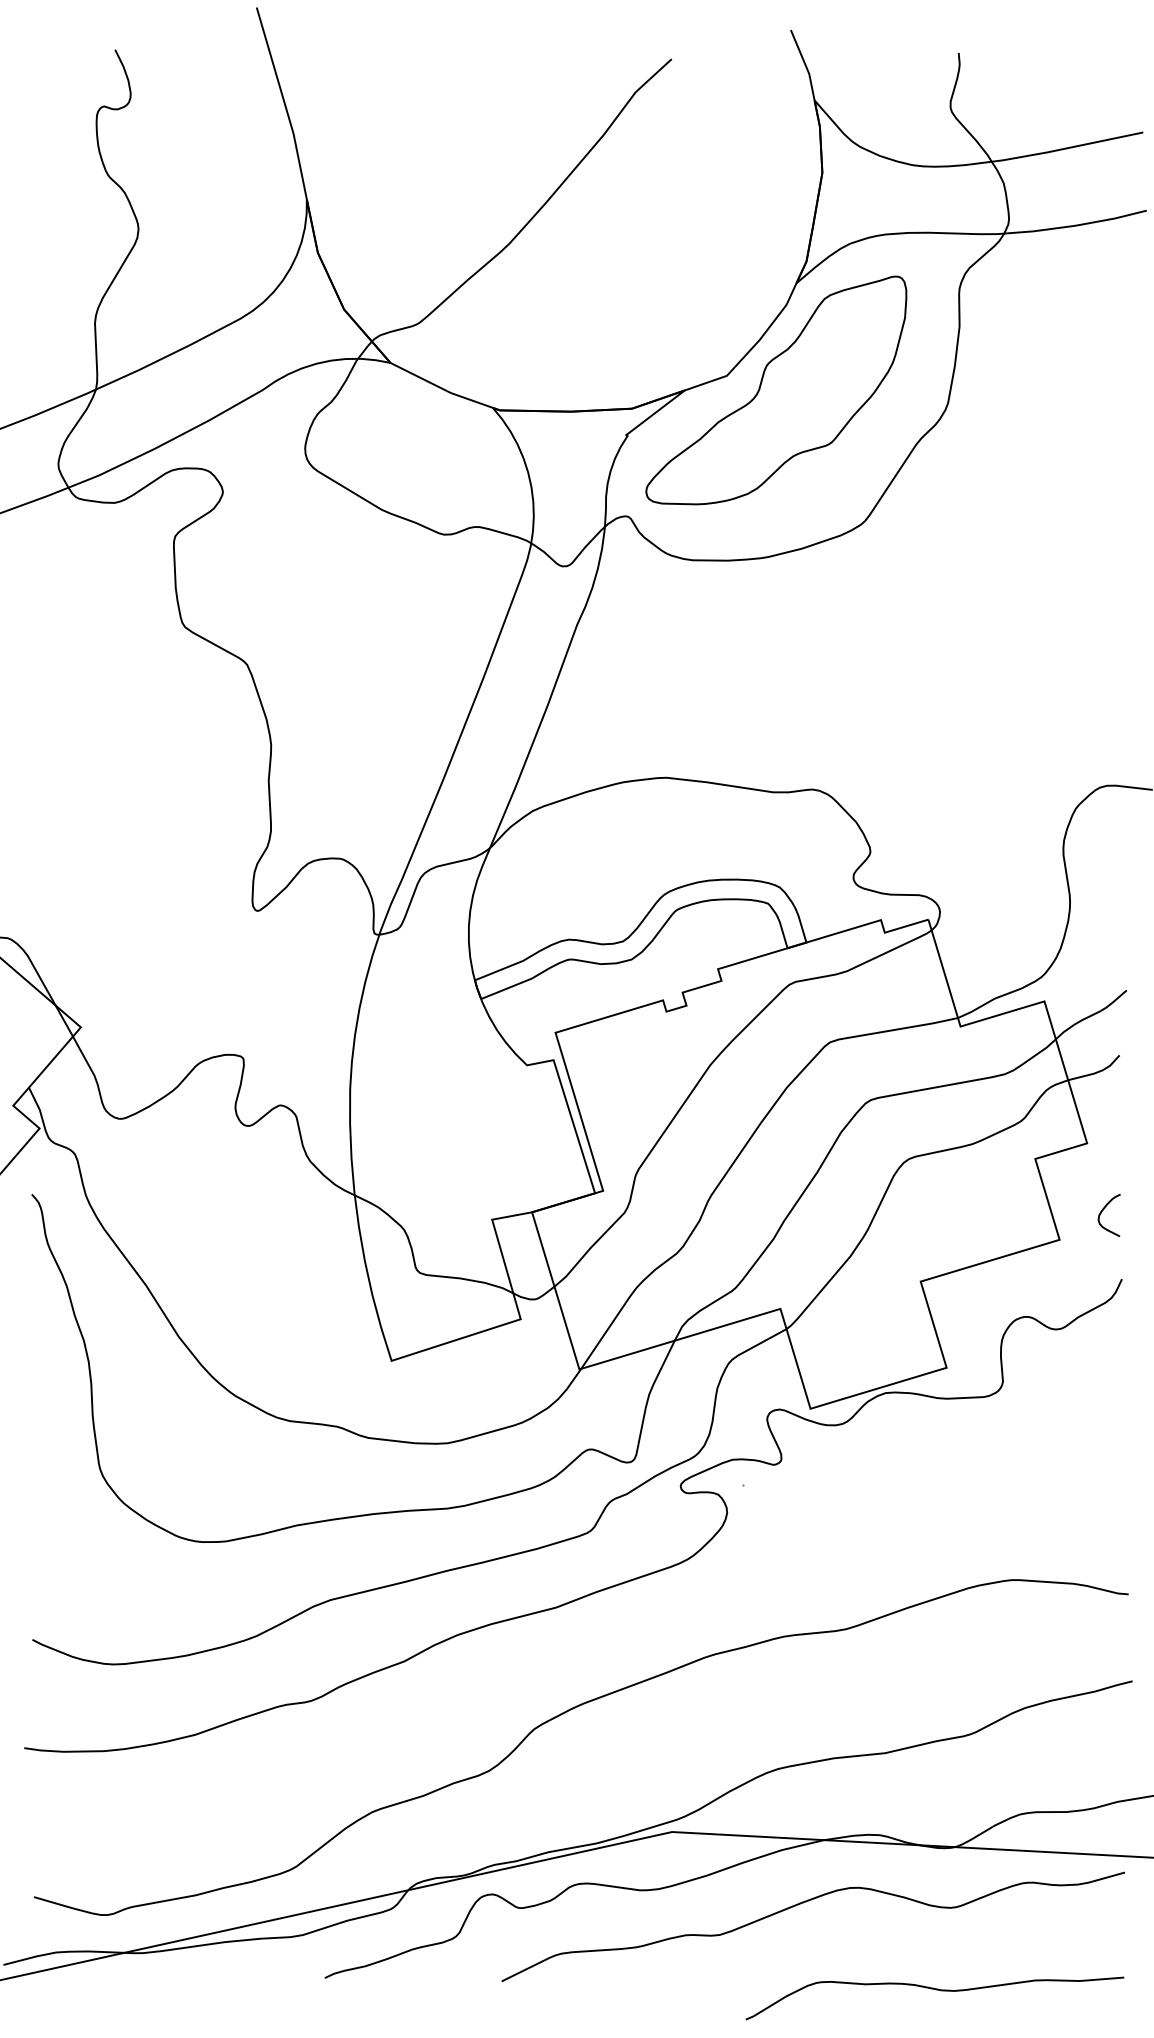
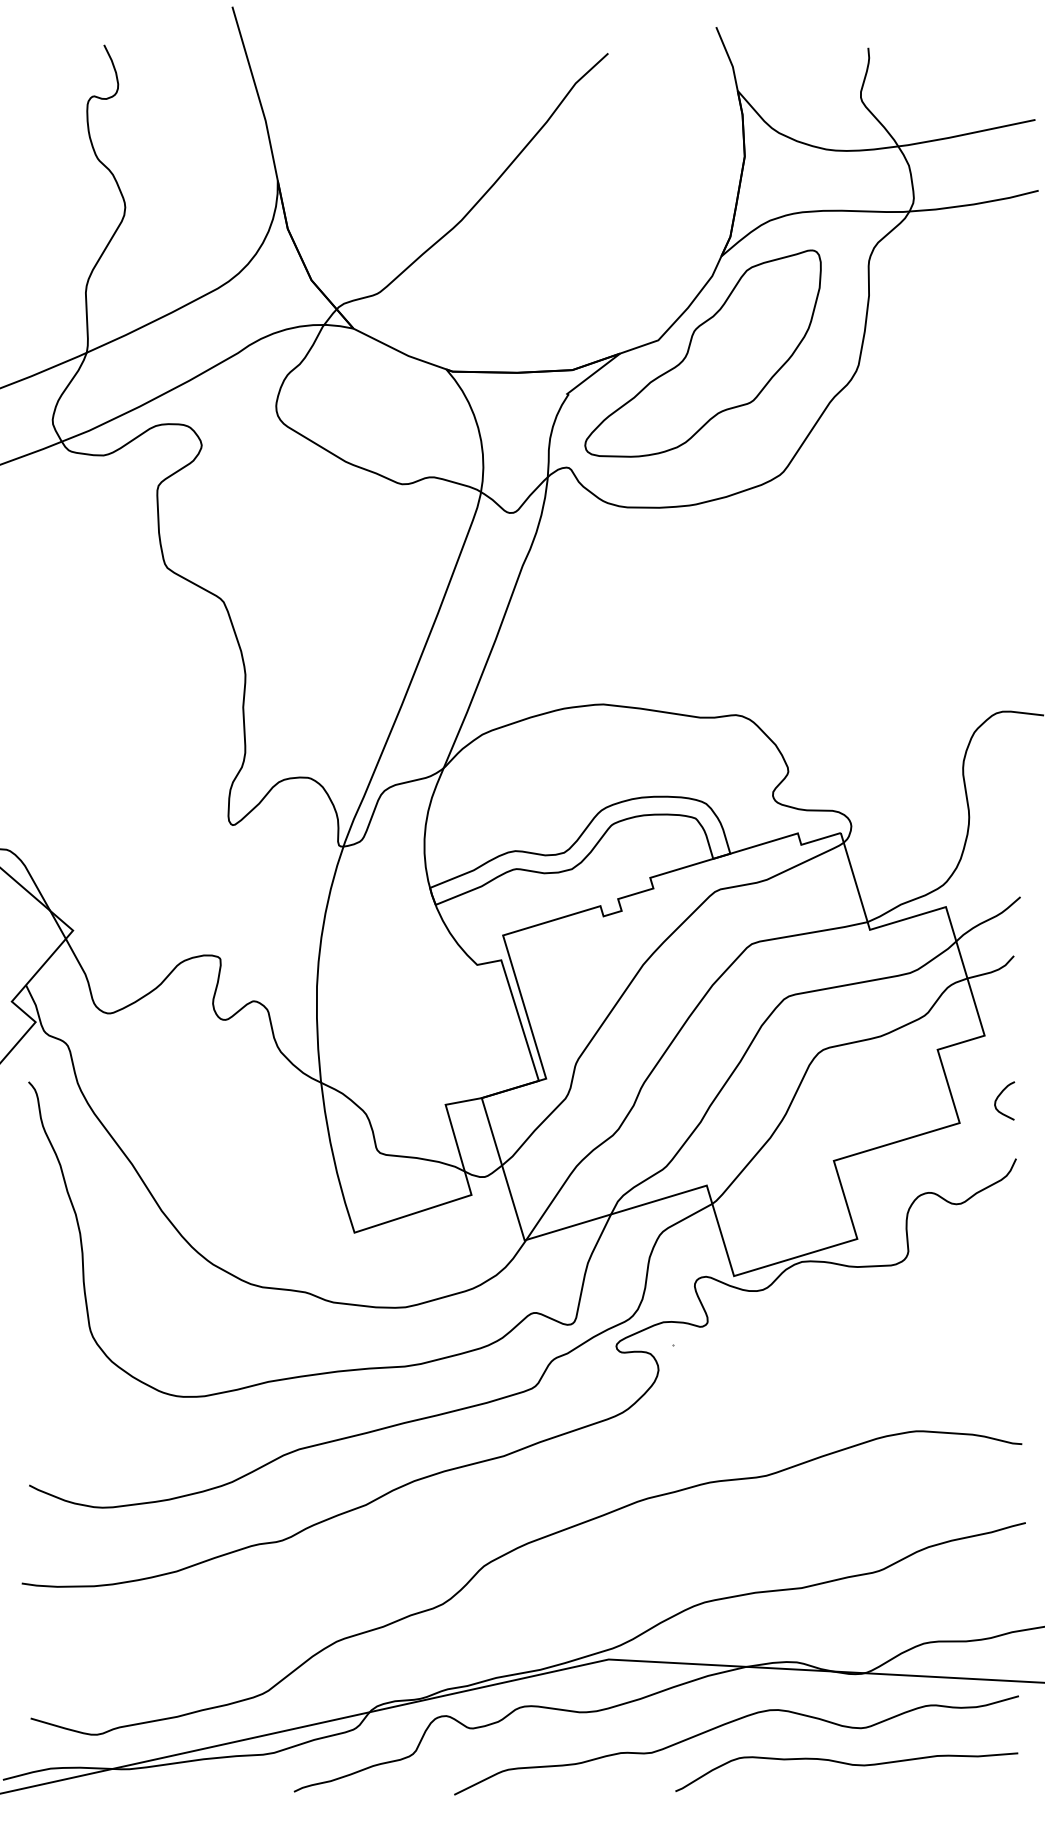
curve: (935, 1990) -> (847, 1765), moved

